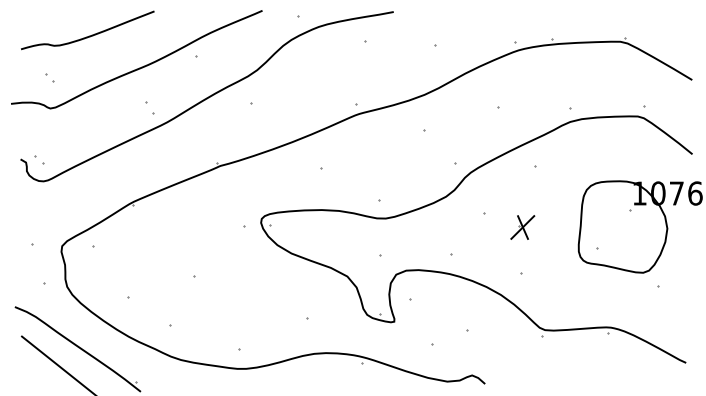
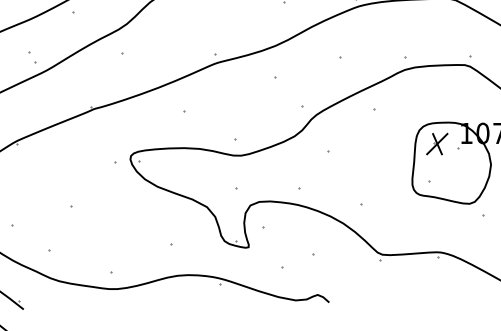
part: (522, 227) -> (437, 144), moved

